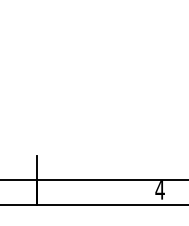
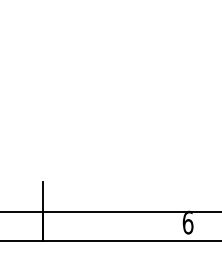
text: (159, 190) -> (187, 223), 4 -> 6

